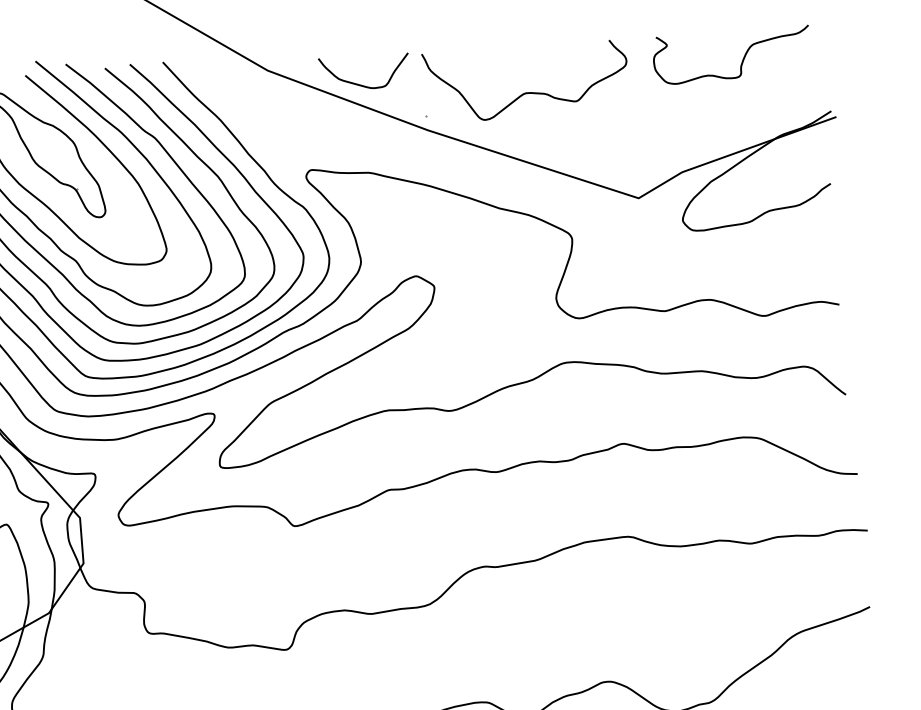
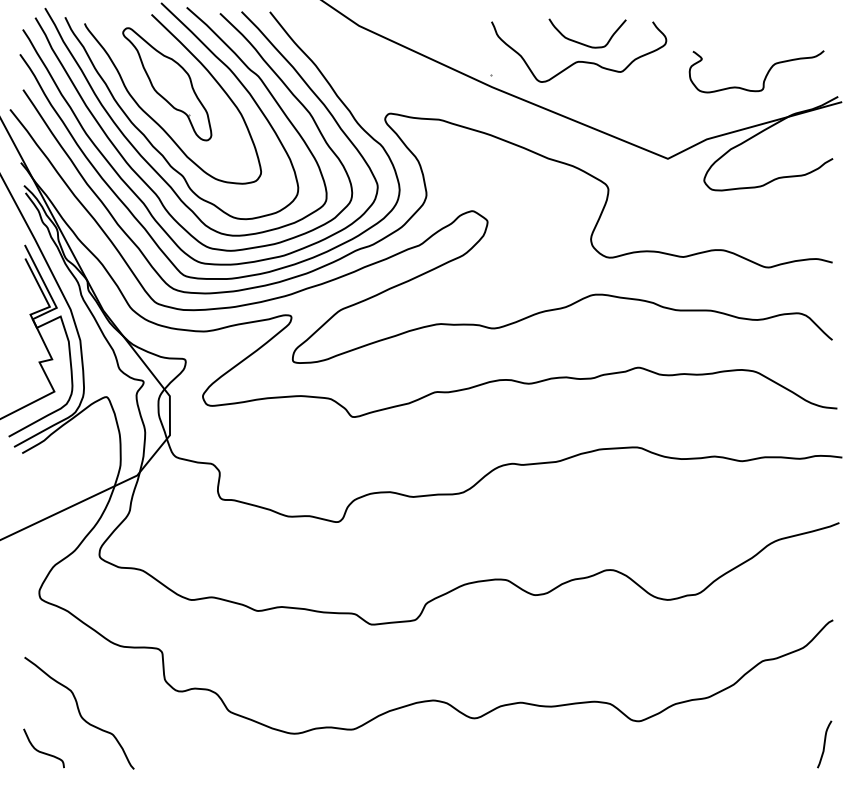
curve: (742, 59) -> (765, 75), moved
curve: (360, 84) -> (583, 43), moved

